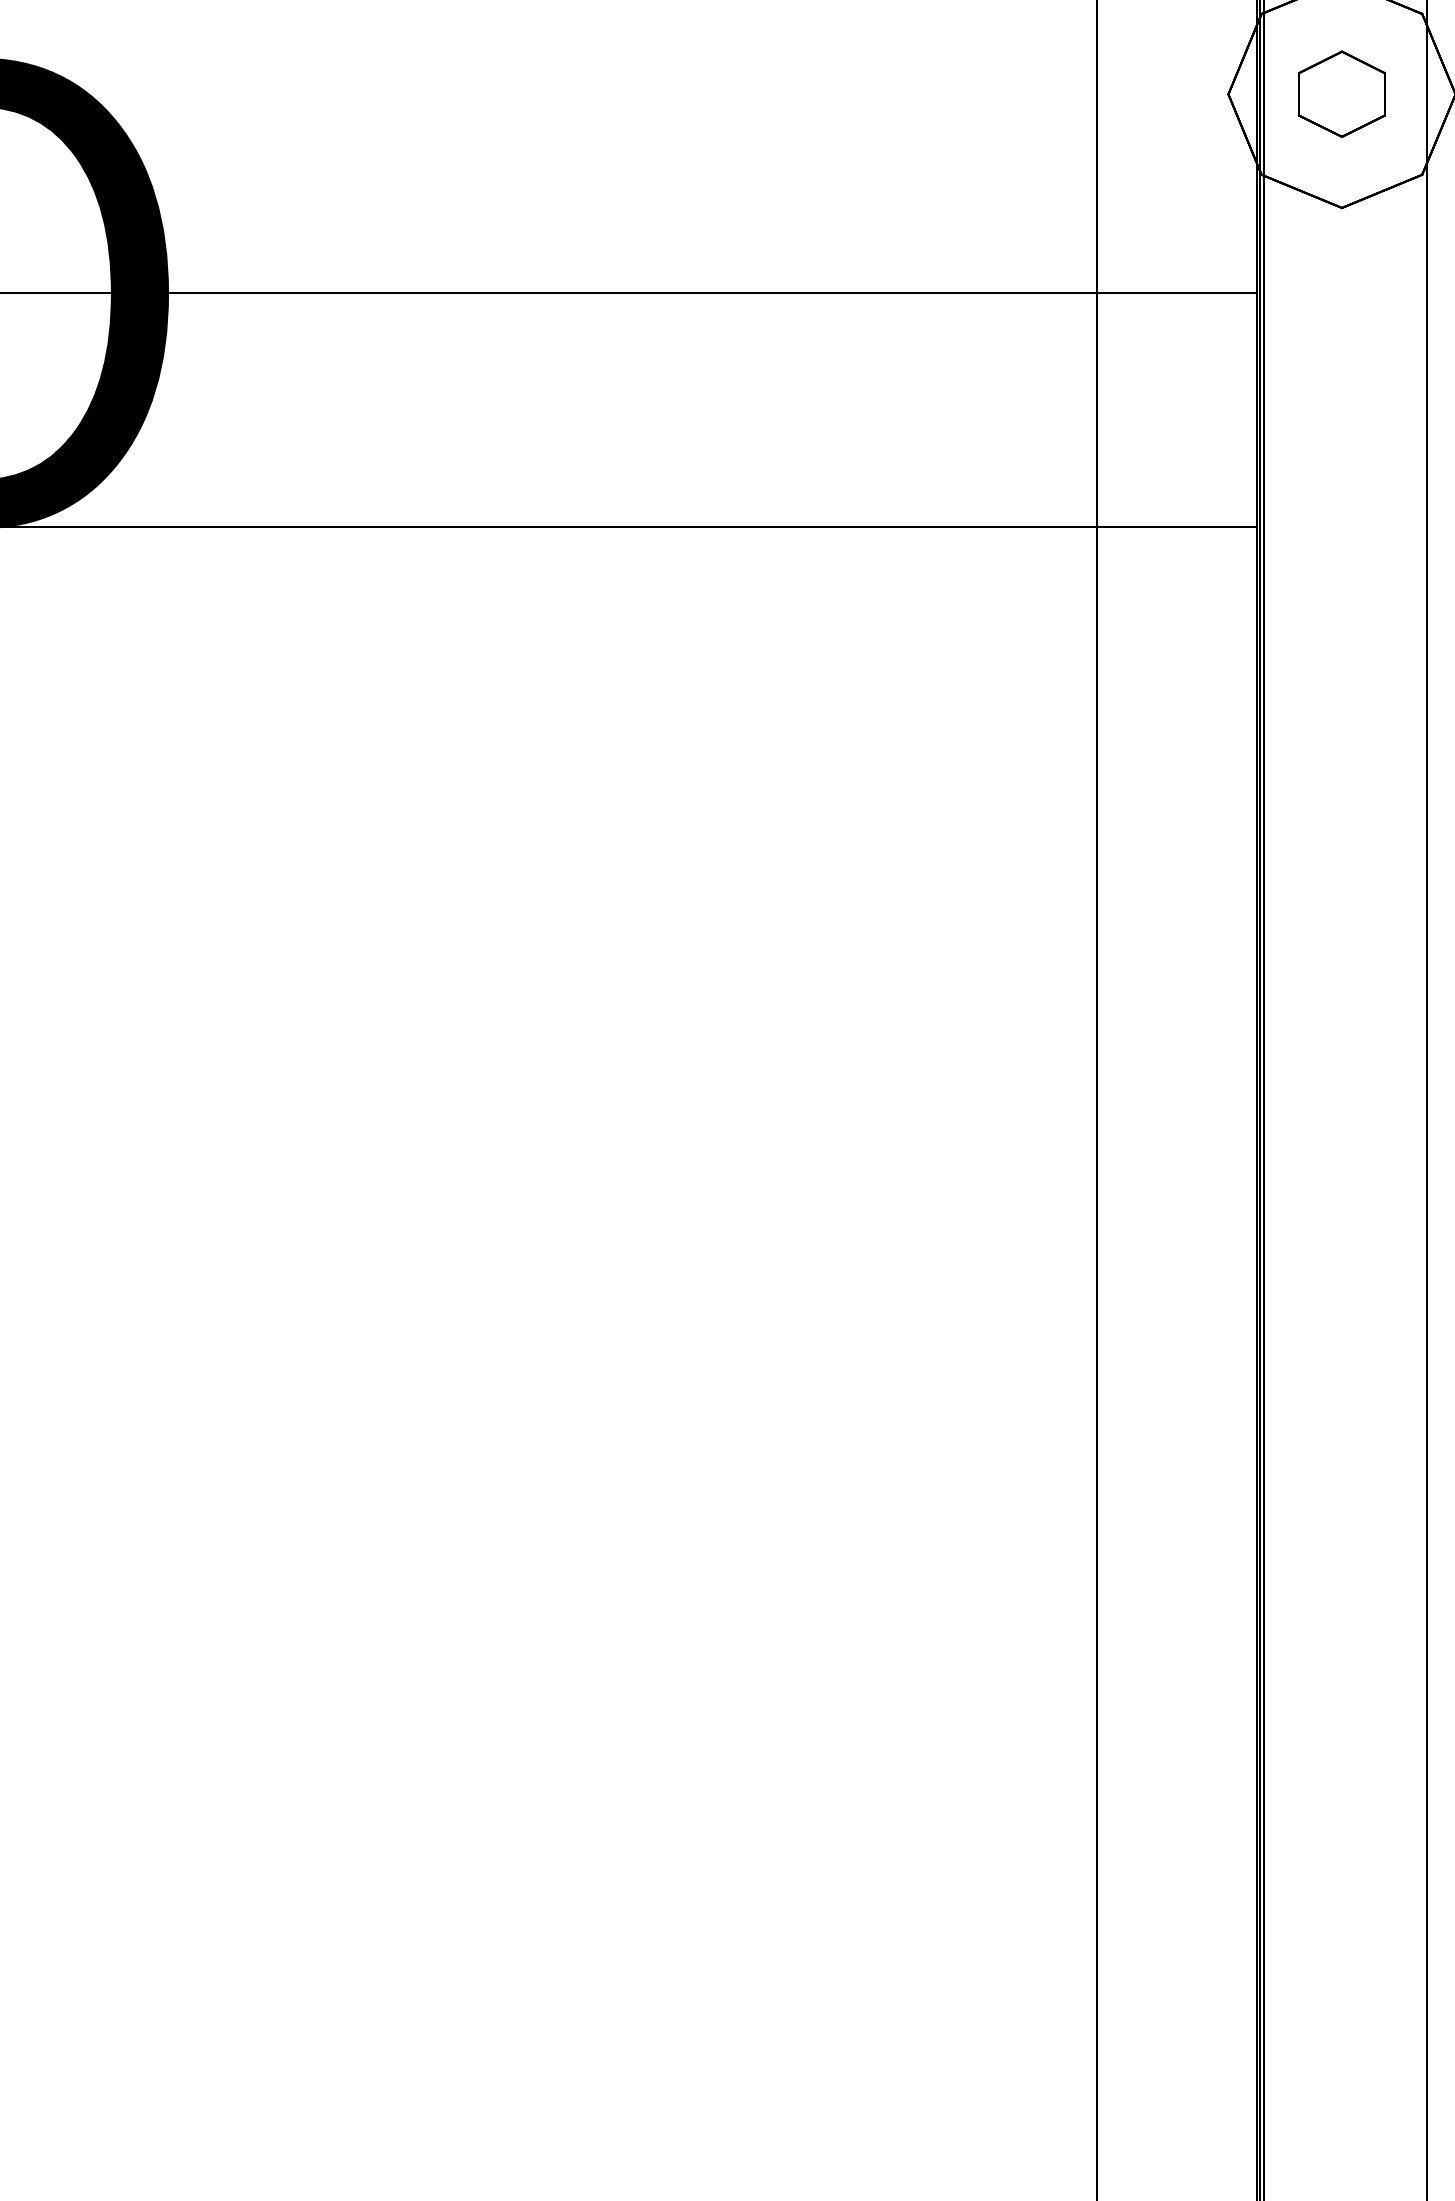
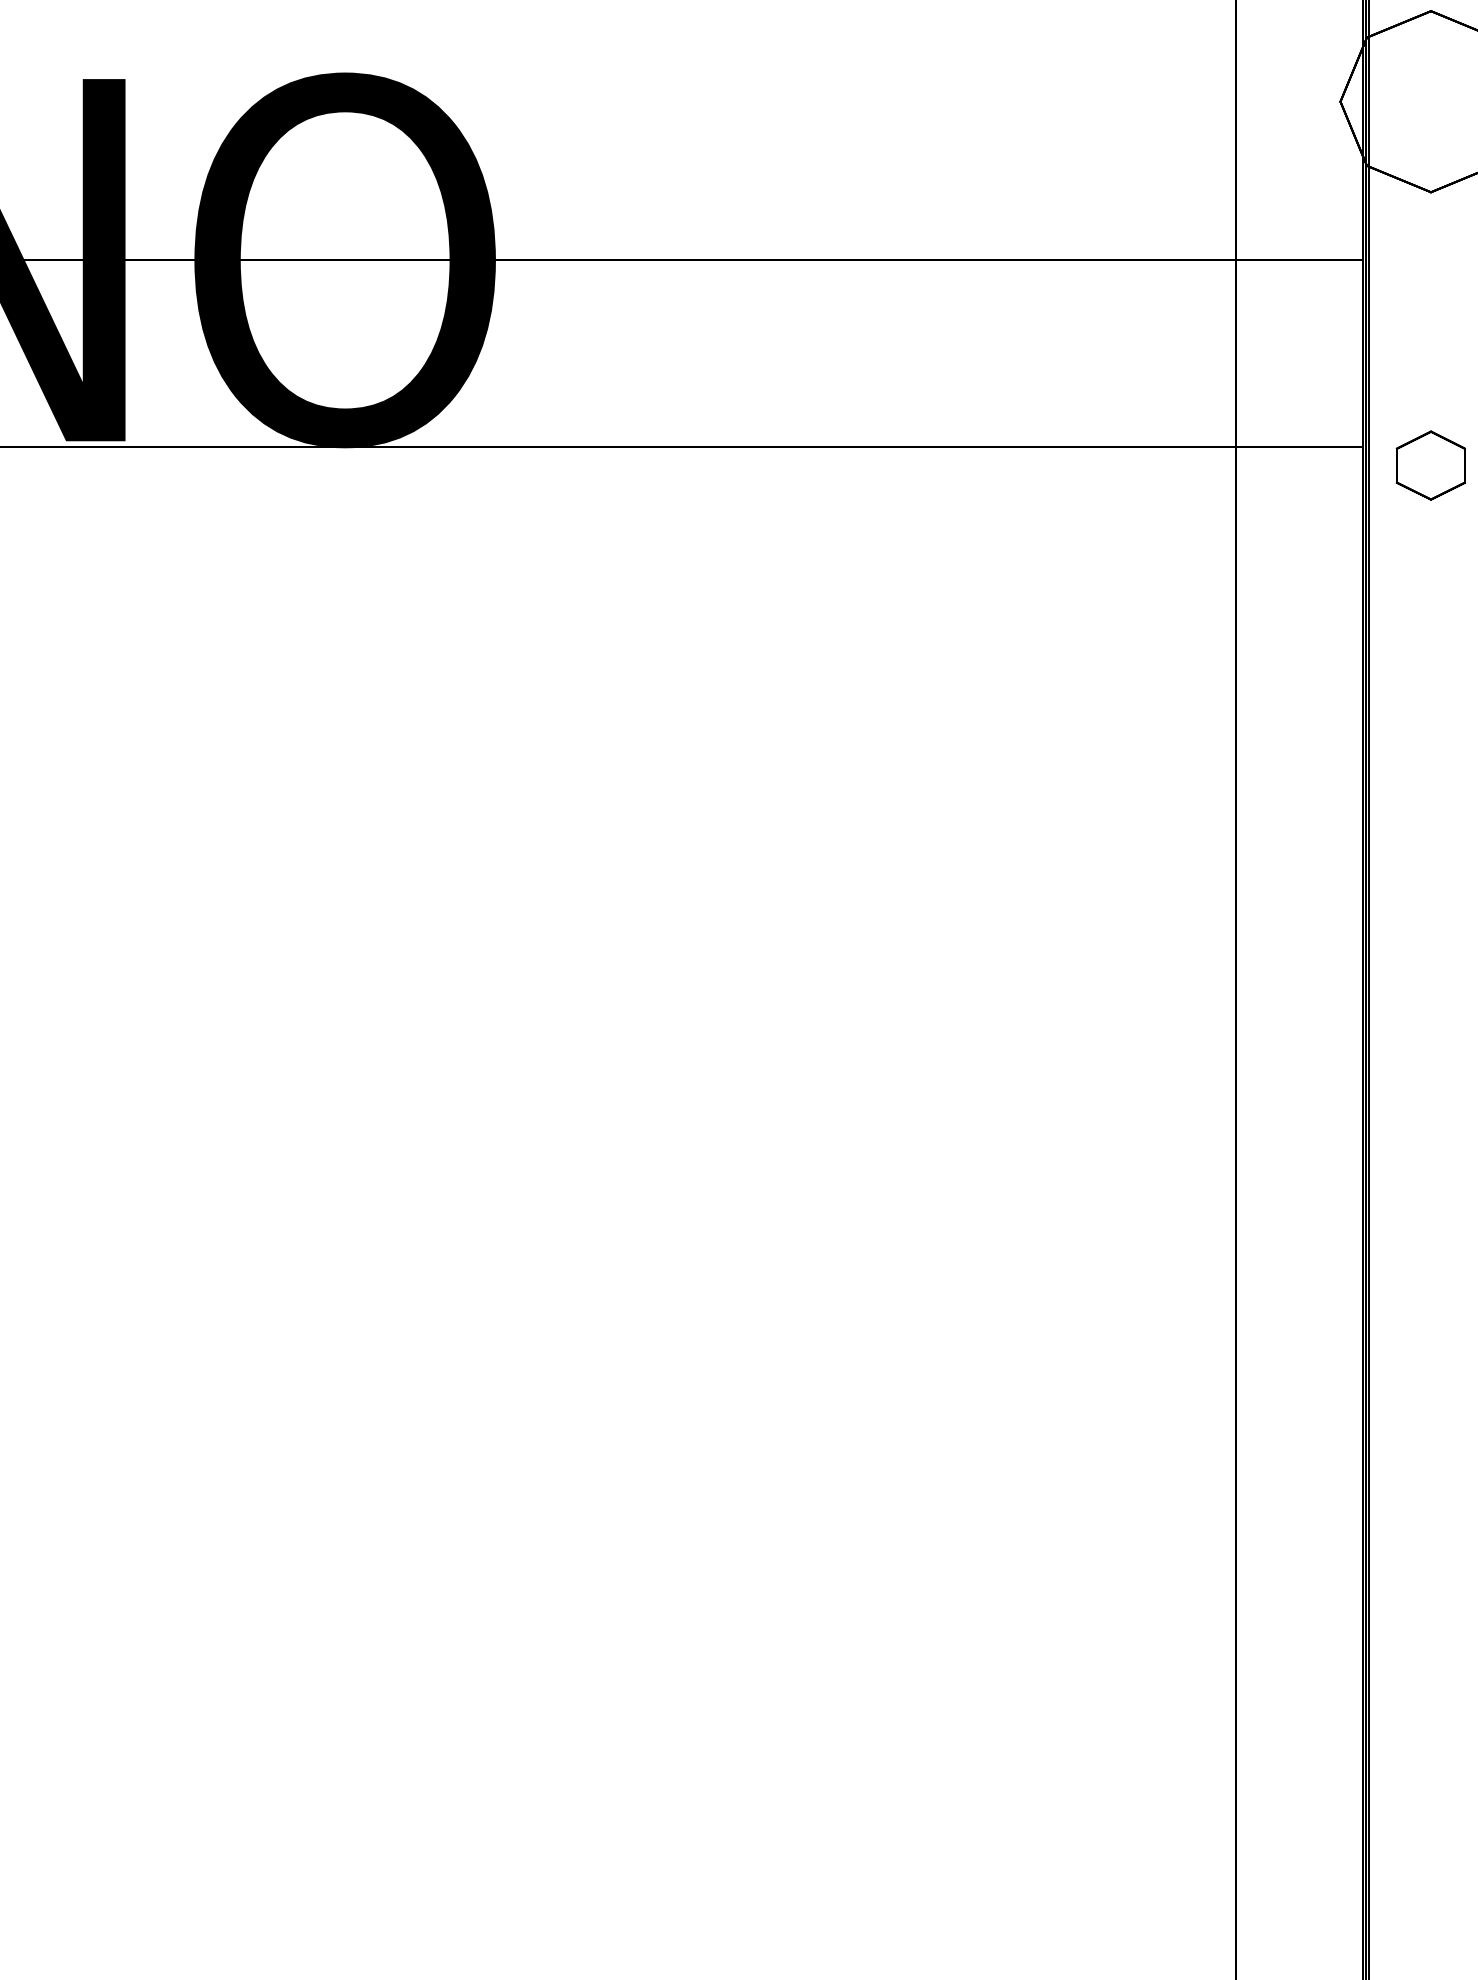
part: (1341, 94) -> (1430, 465), moved

